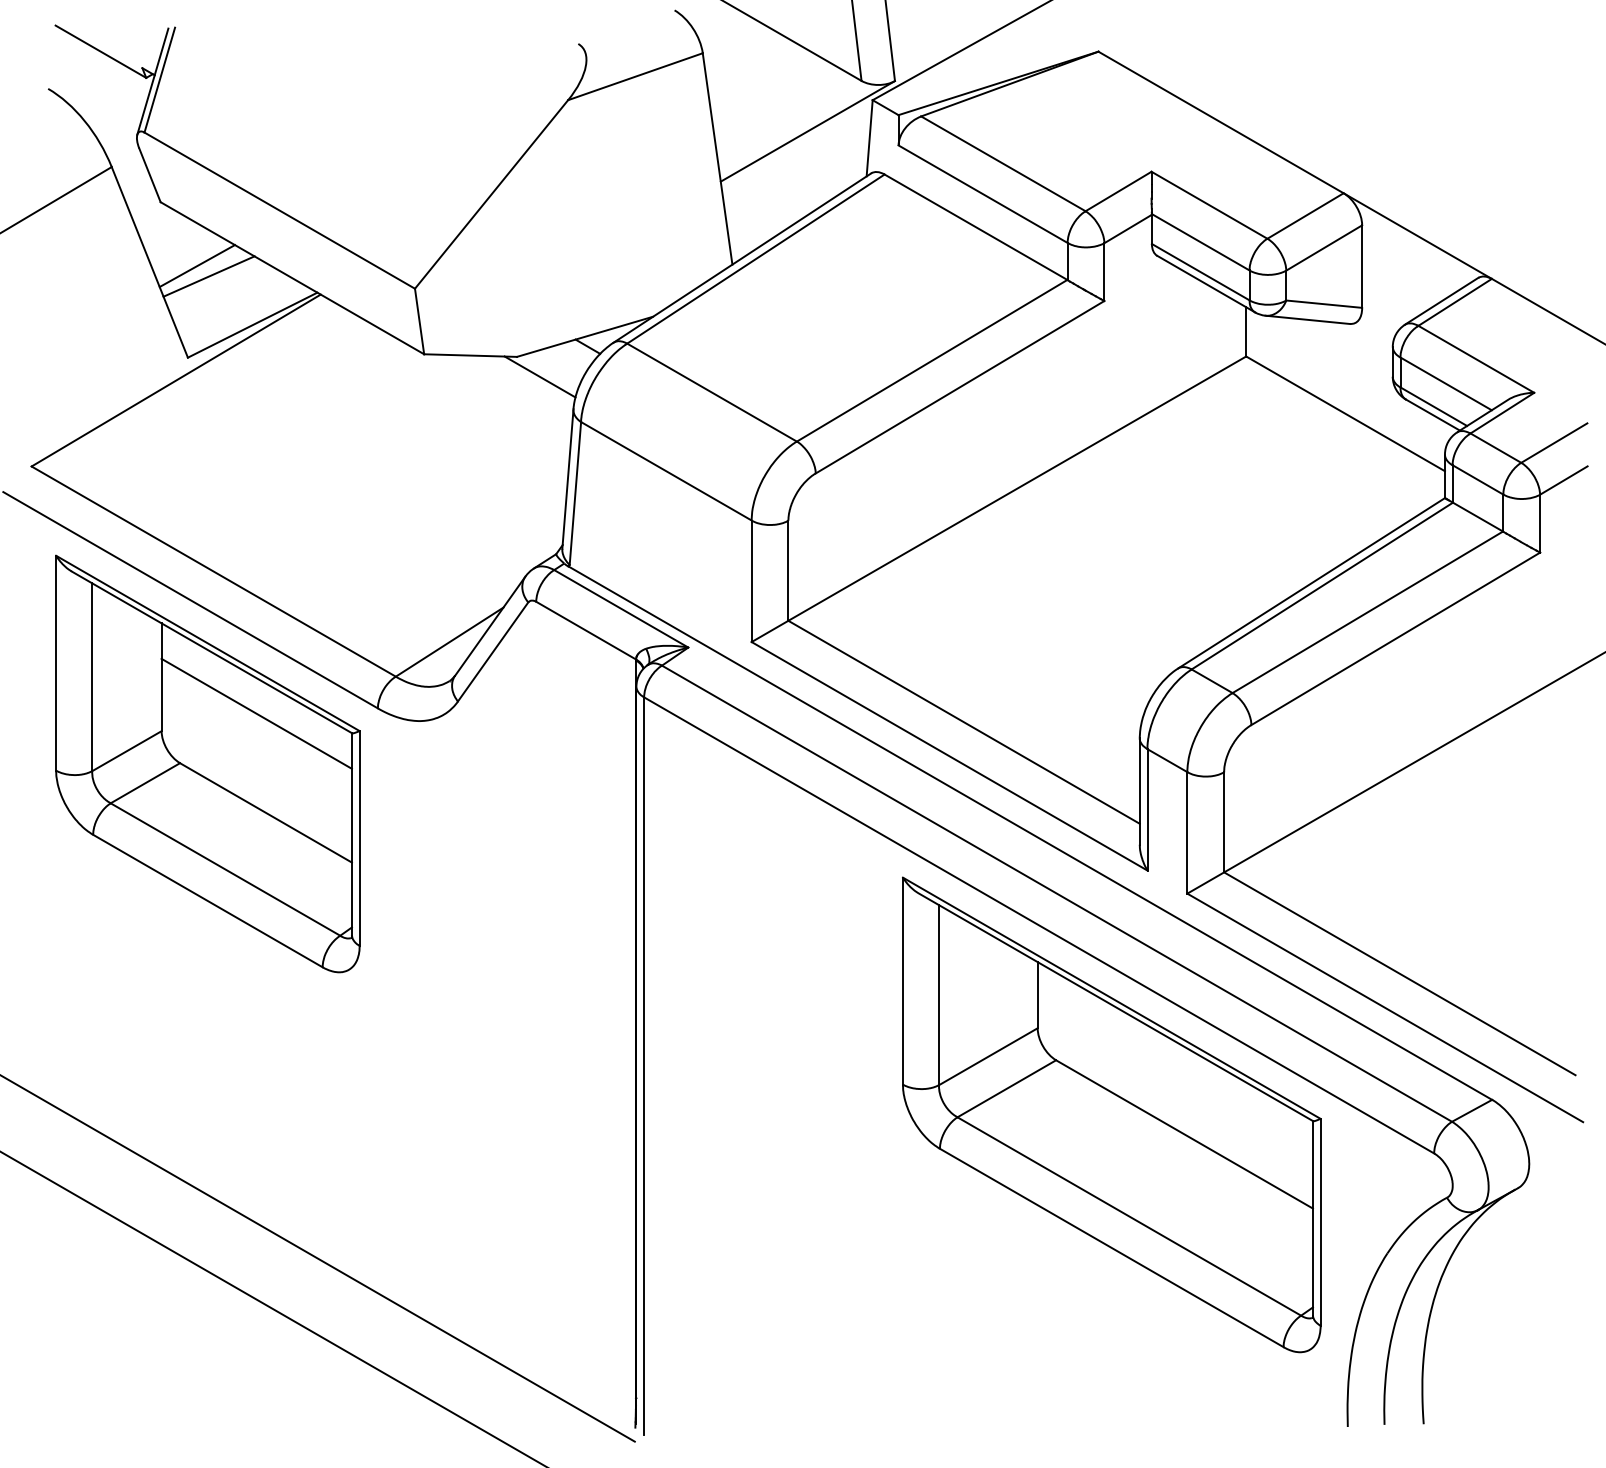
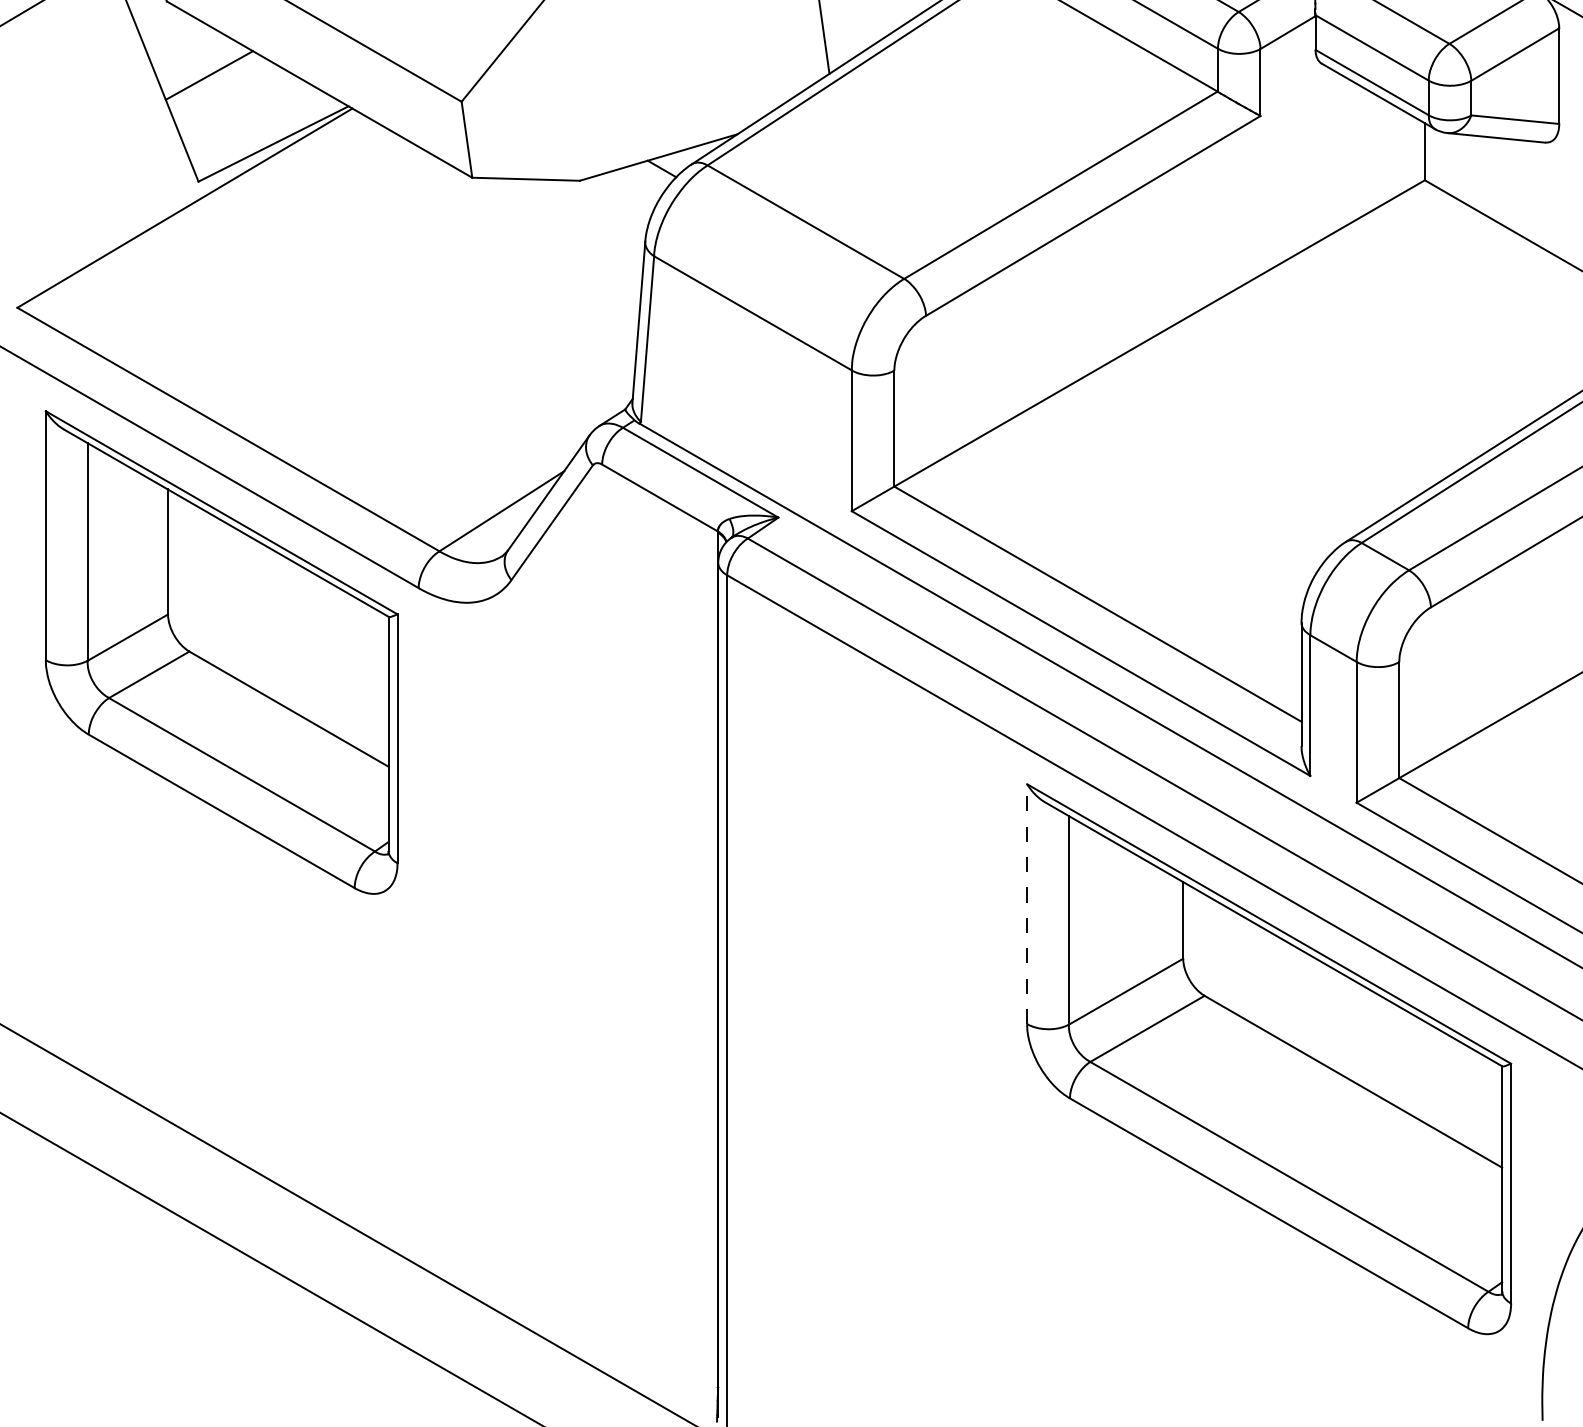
line: (208, 276) -> (222, 87), removed
line: (539, 376) -> (605, 203), removed
line: (256, 713) -> (277, 594), removed
line: (902, 981) -> (1026, 904), solid -> dashed

